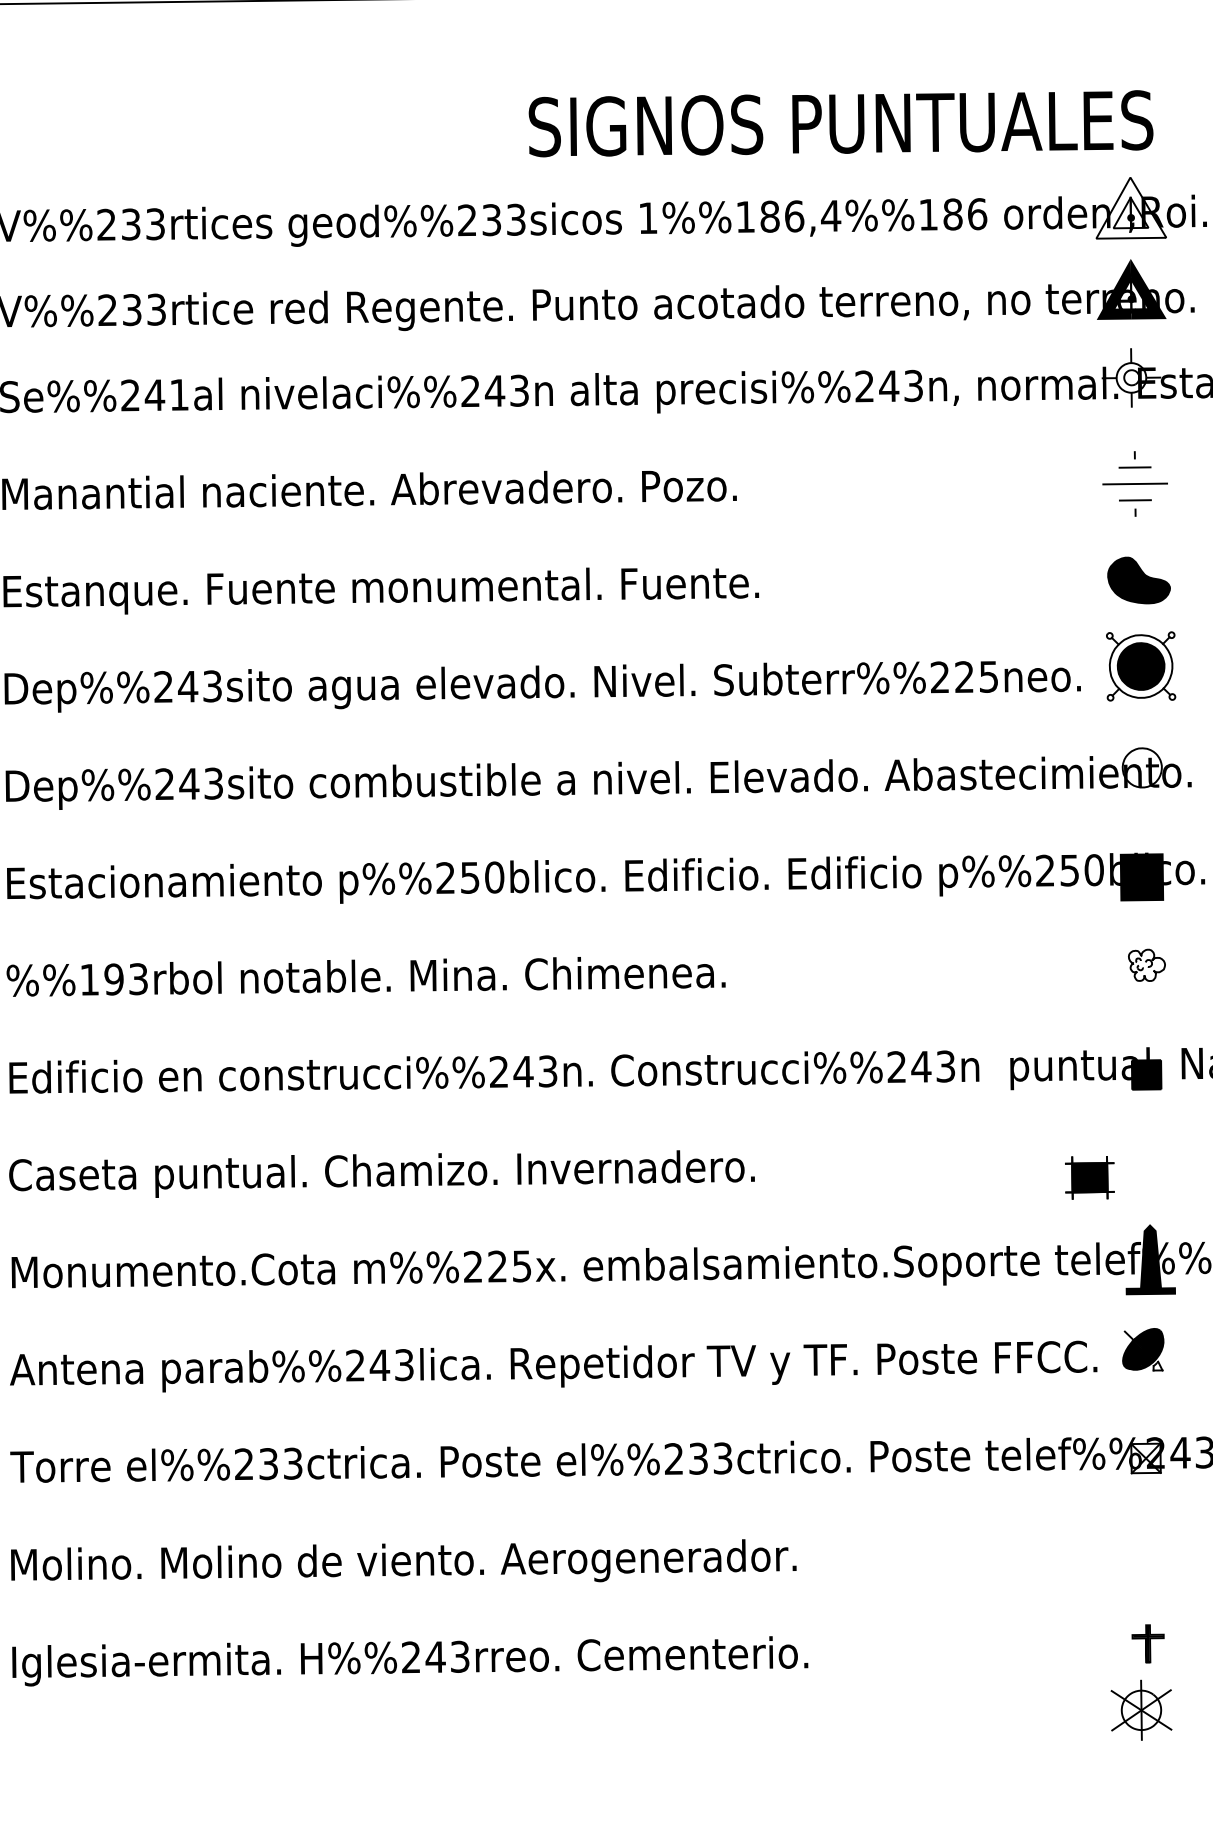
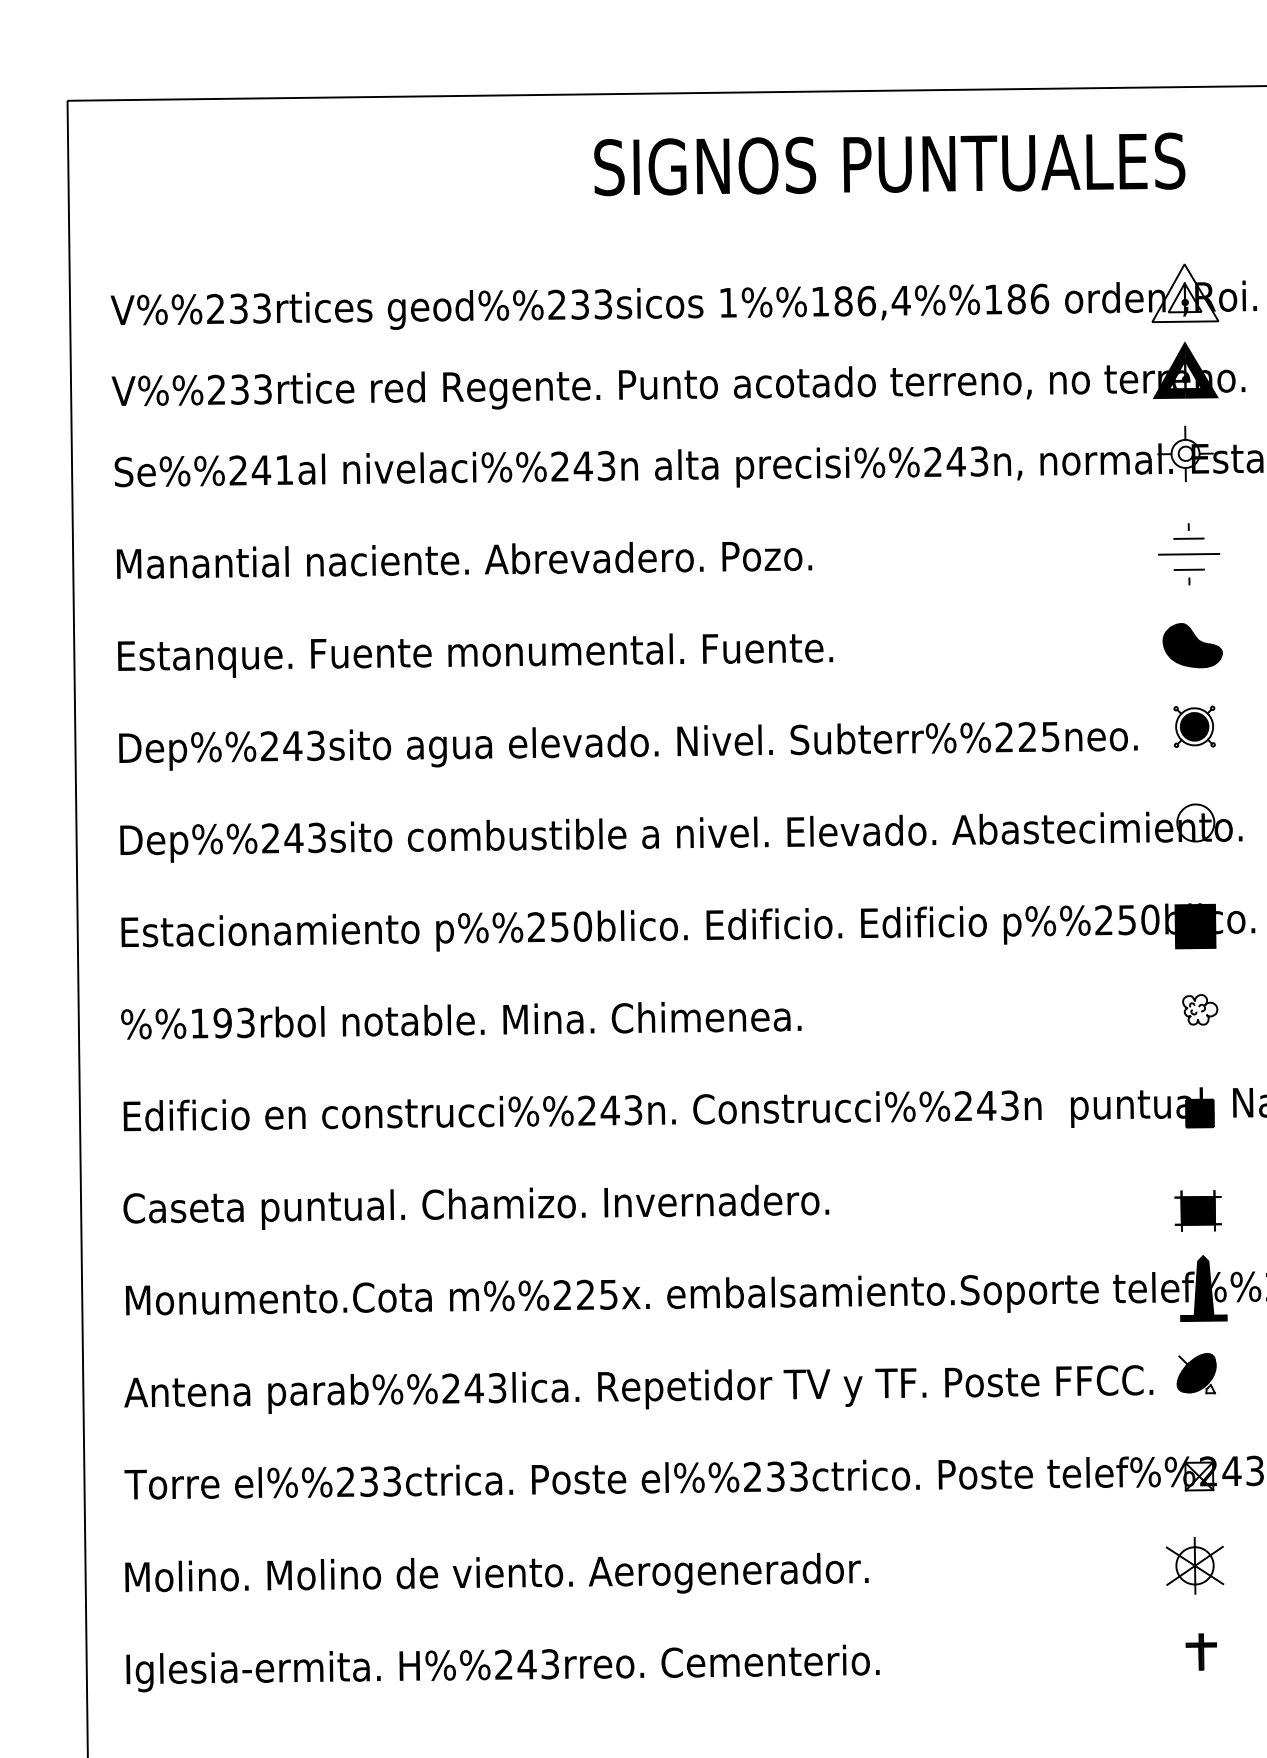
text: (840, 123) -> (889, 164), moved
part: (1140, 665) -> (1194, 726), size x0.62
part: (1089, 1177) -> (1197, 1210), moved
part: (1140, 1709) -> (1194, 1565), moved

